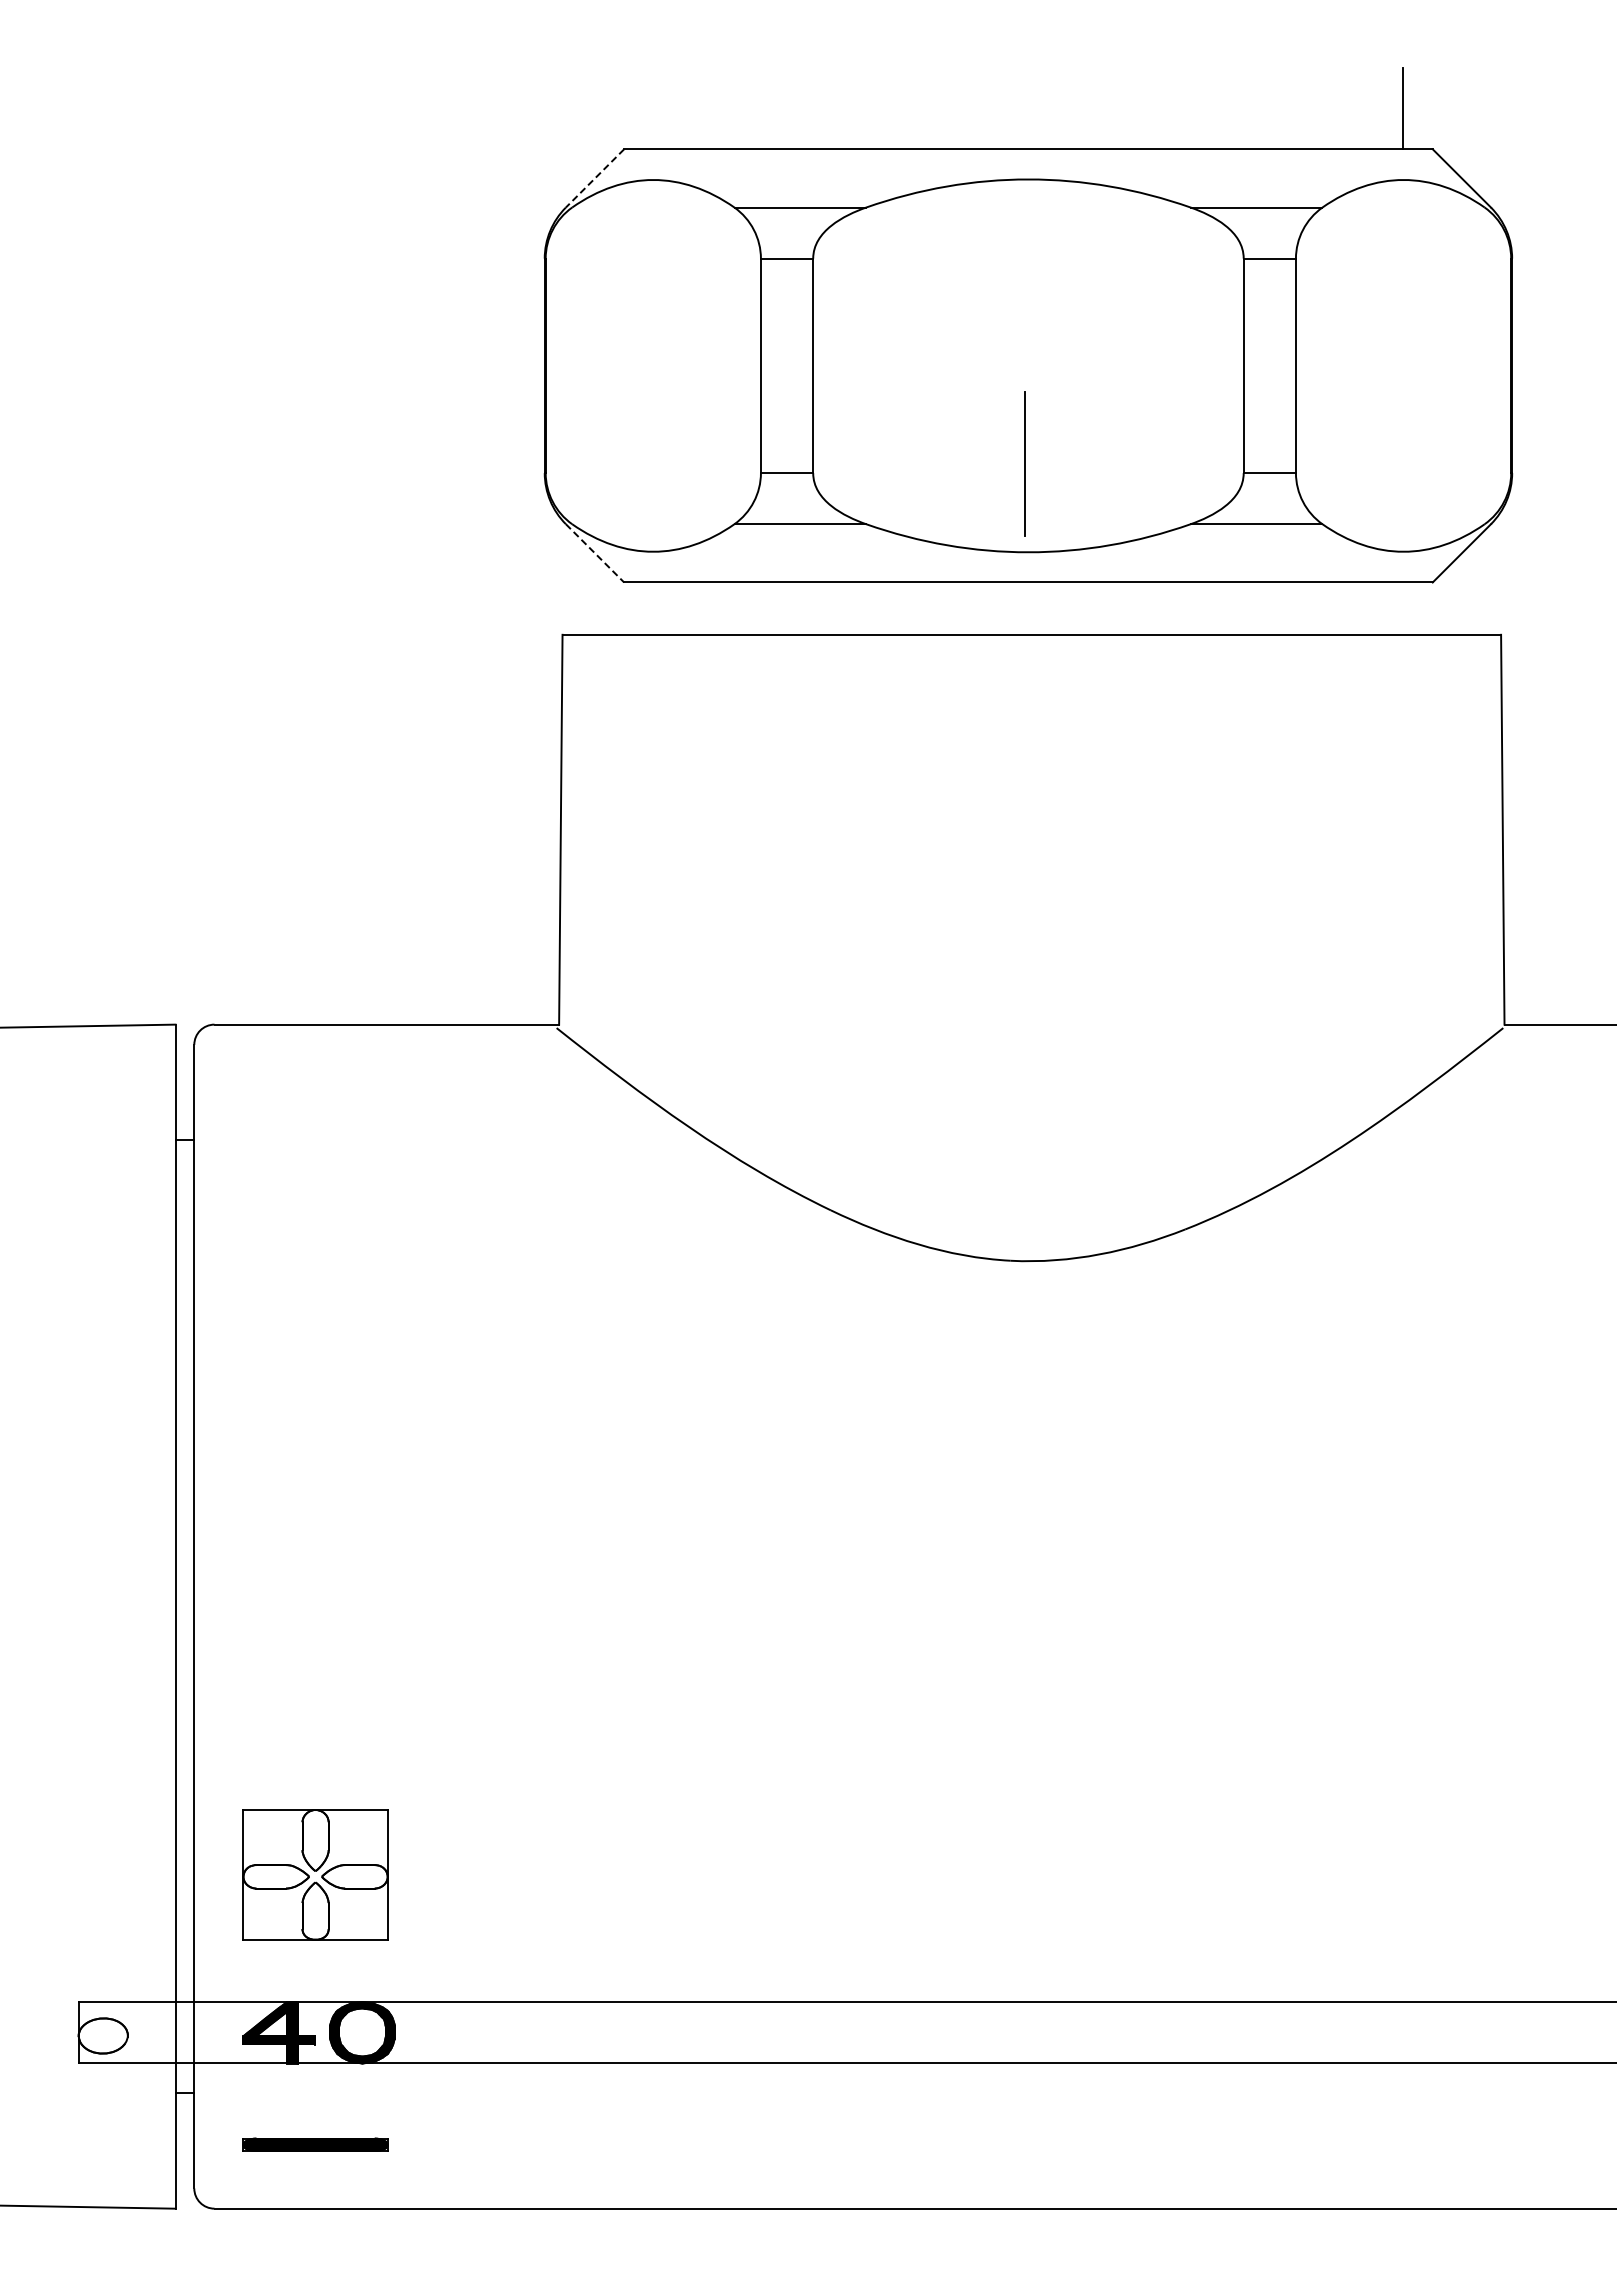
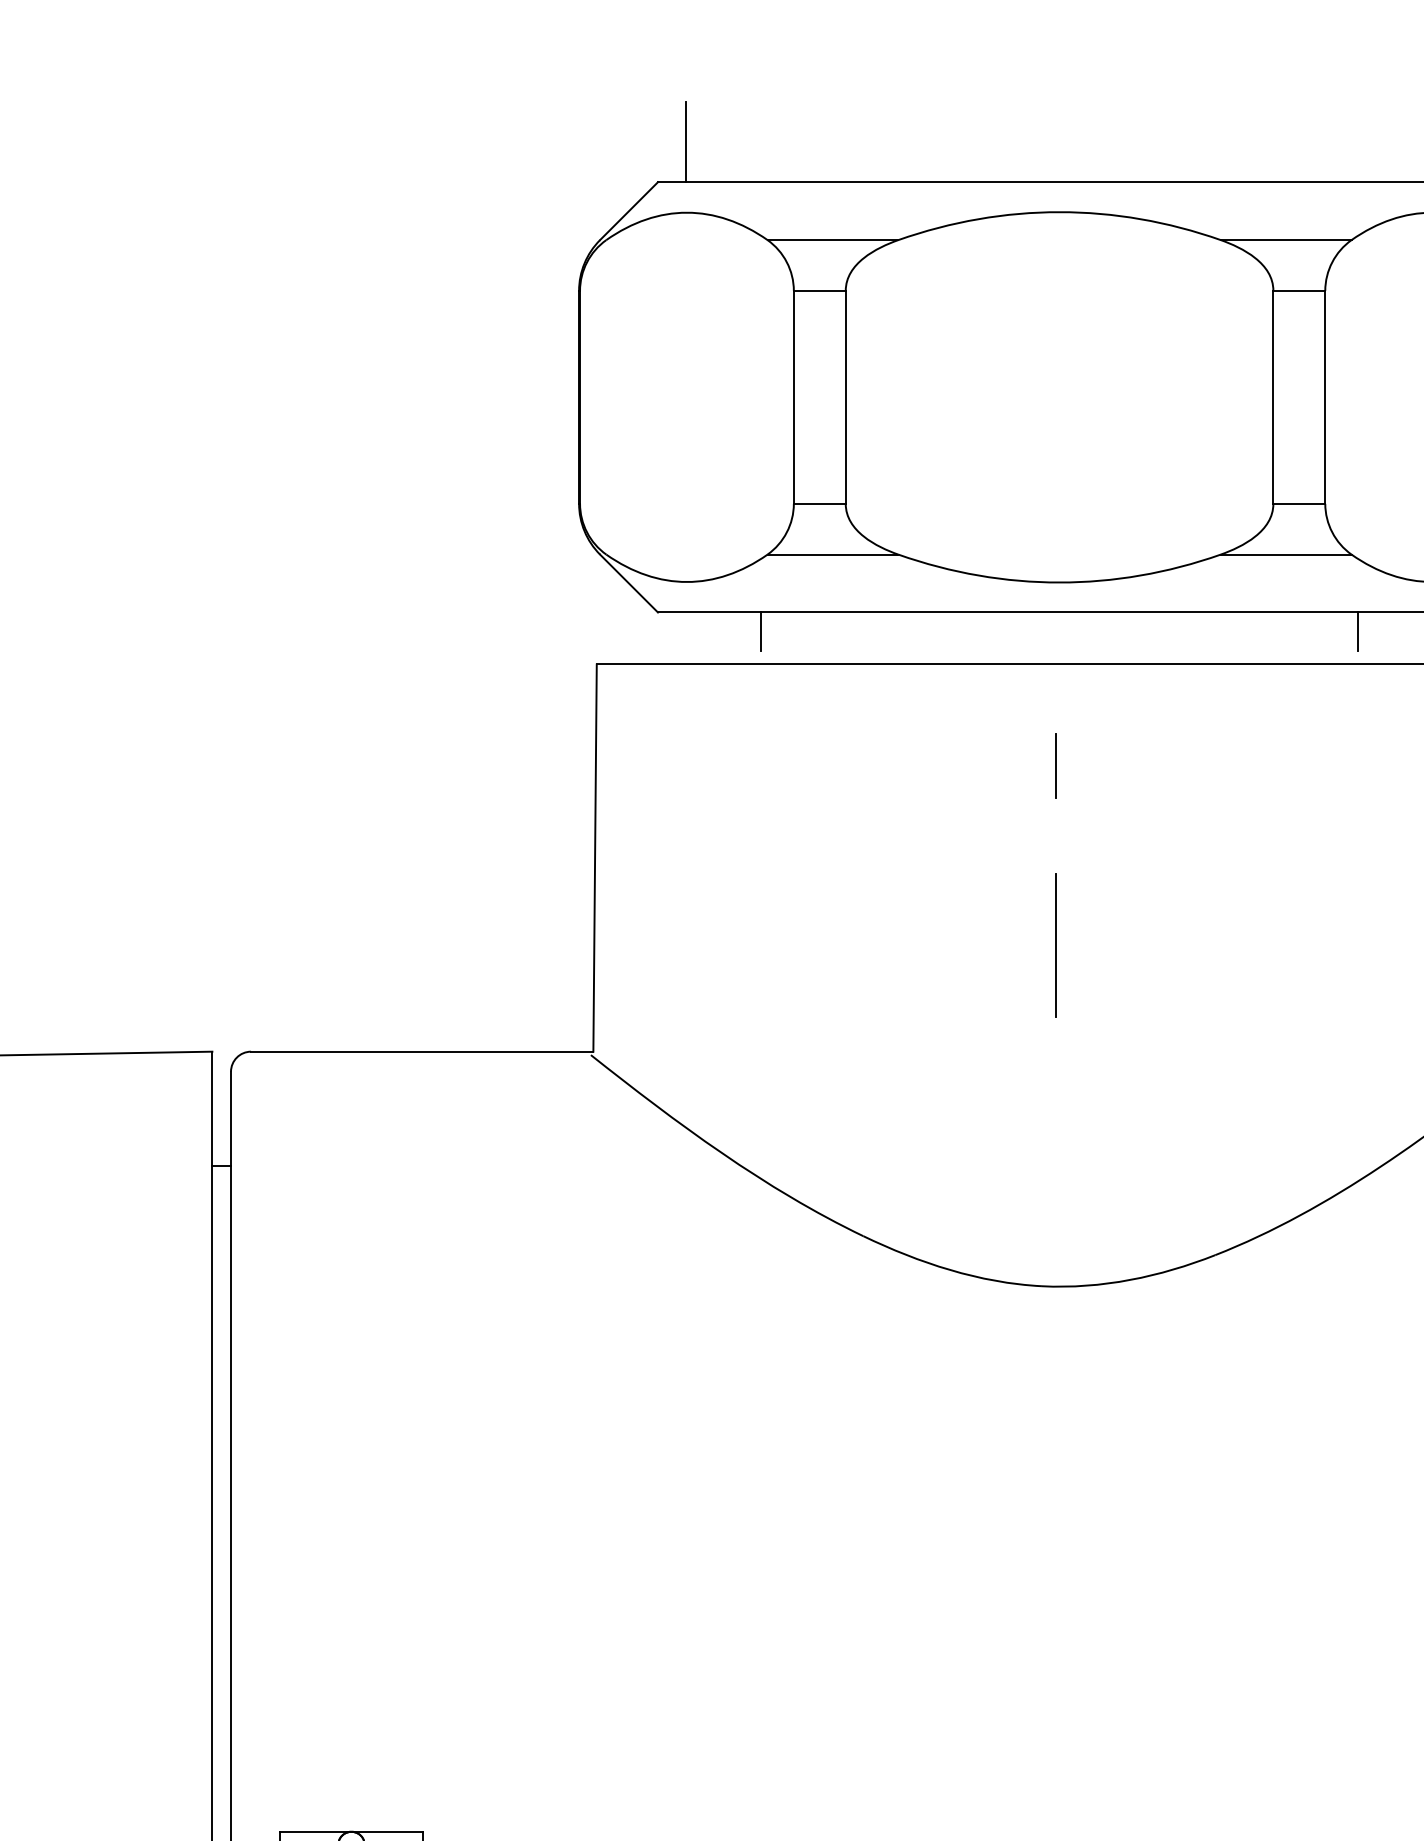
line: (652, 108) -> (686, 141), added
line: (594, 178) -> (628, 211), dashed -> solid
line: (1024, 463) -> (1055, 945), moved
line: (595, 553) -> (629, 583), dashed -> solid
line: (728, 601) -> (761, 631), added
line: (1328, 601) -> (1357, 631), added
line: (1024, 736) -> (1055, 765), added

